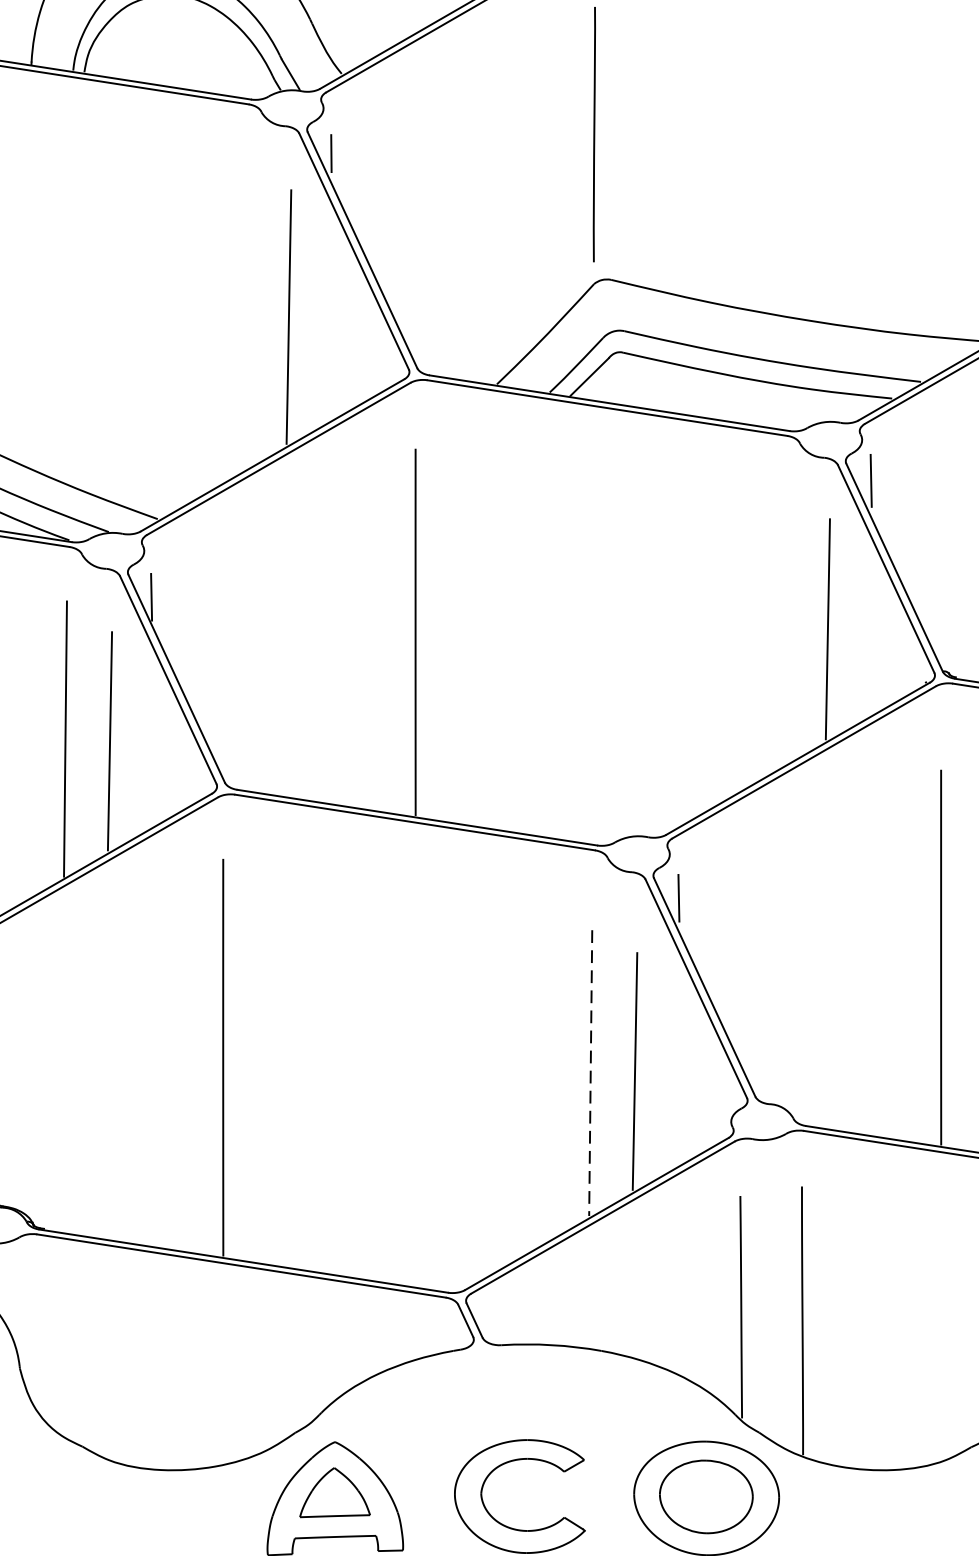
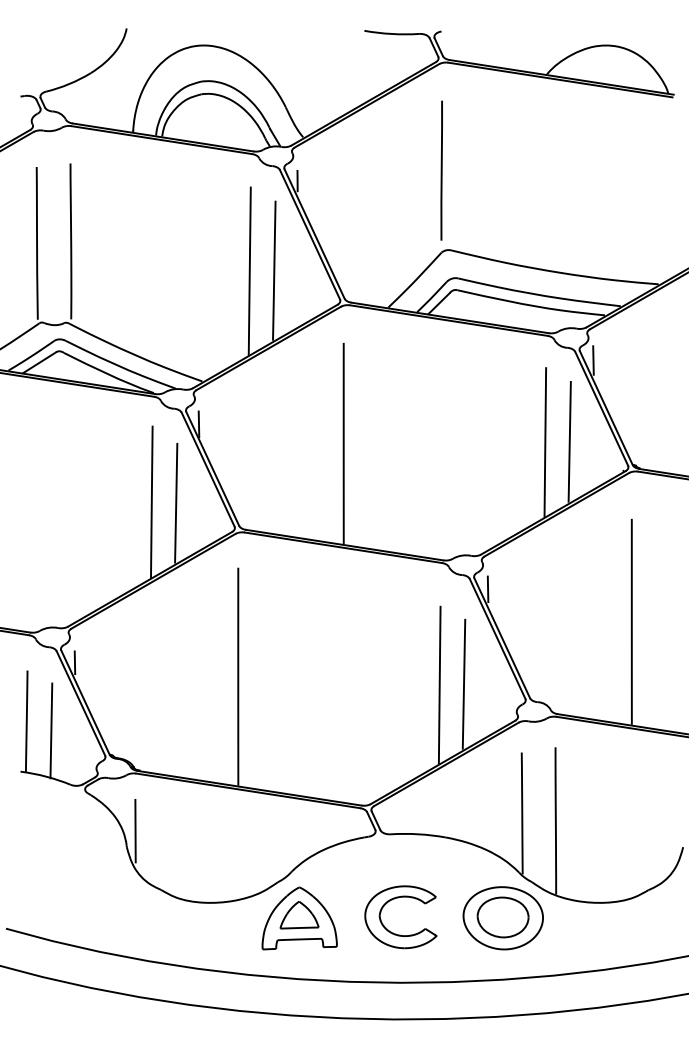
line: (243, 316) -> (249, 270), added
line: (783, 630) -> (545, 442), added
line: (590, 1073) -> (439, 685), dashed -> solid
line: (35, 1338) -> (135, 830), added

